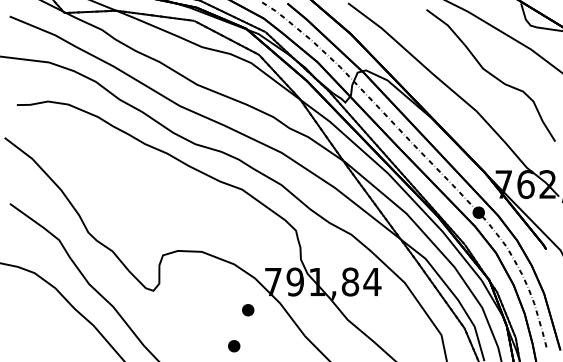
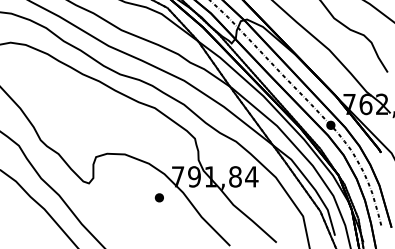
part: (234, 346) -> (149, 224), removed

